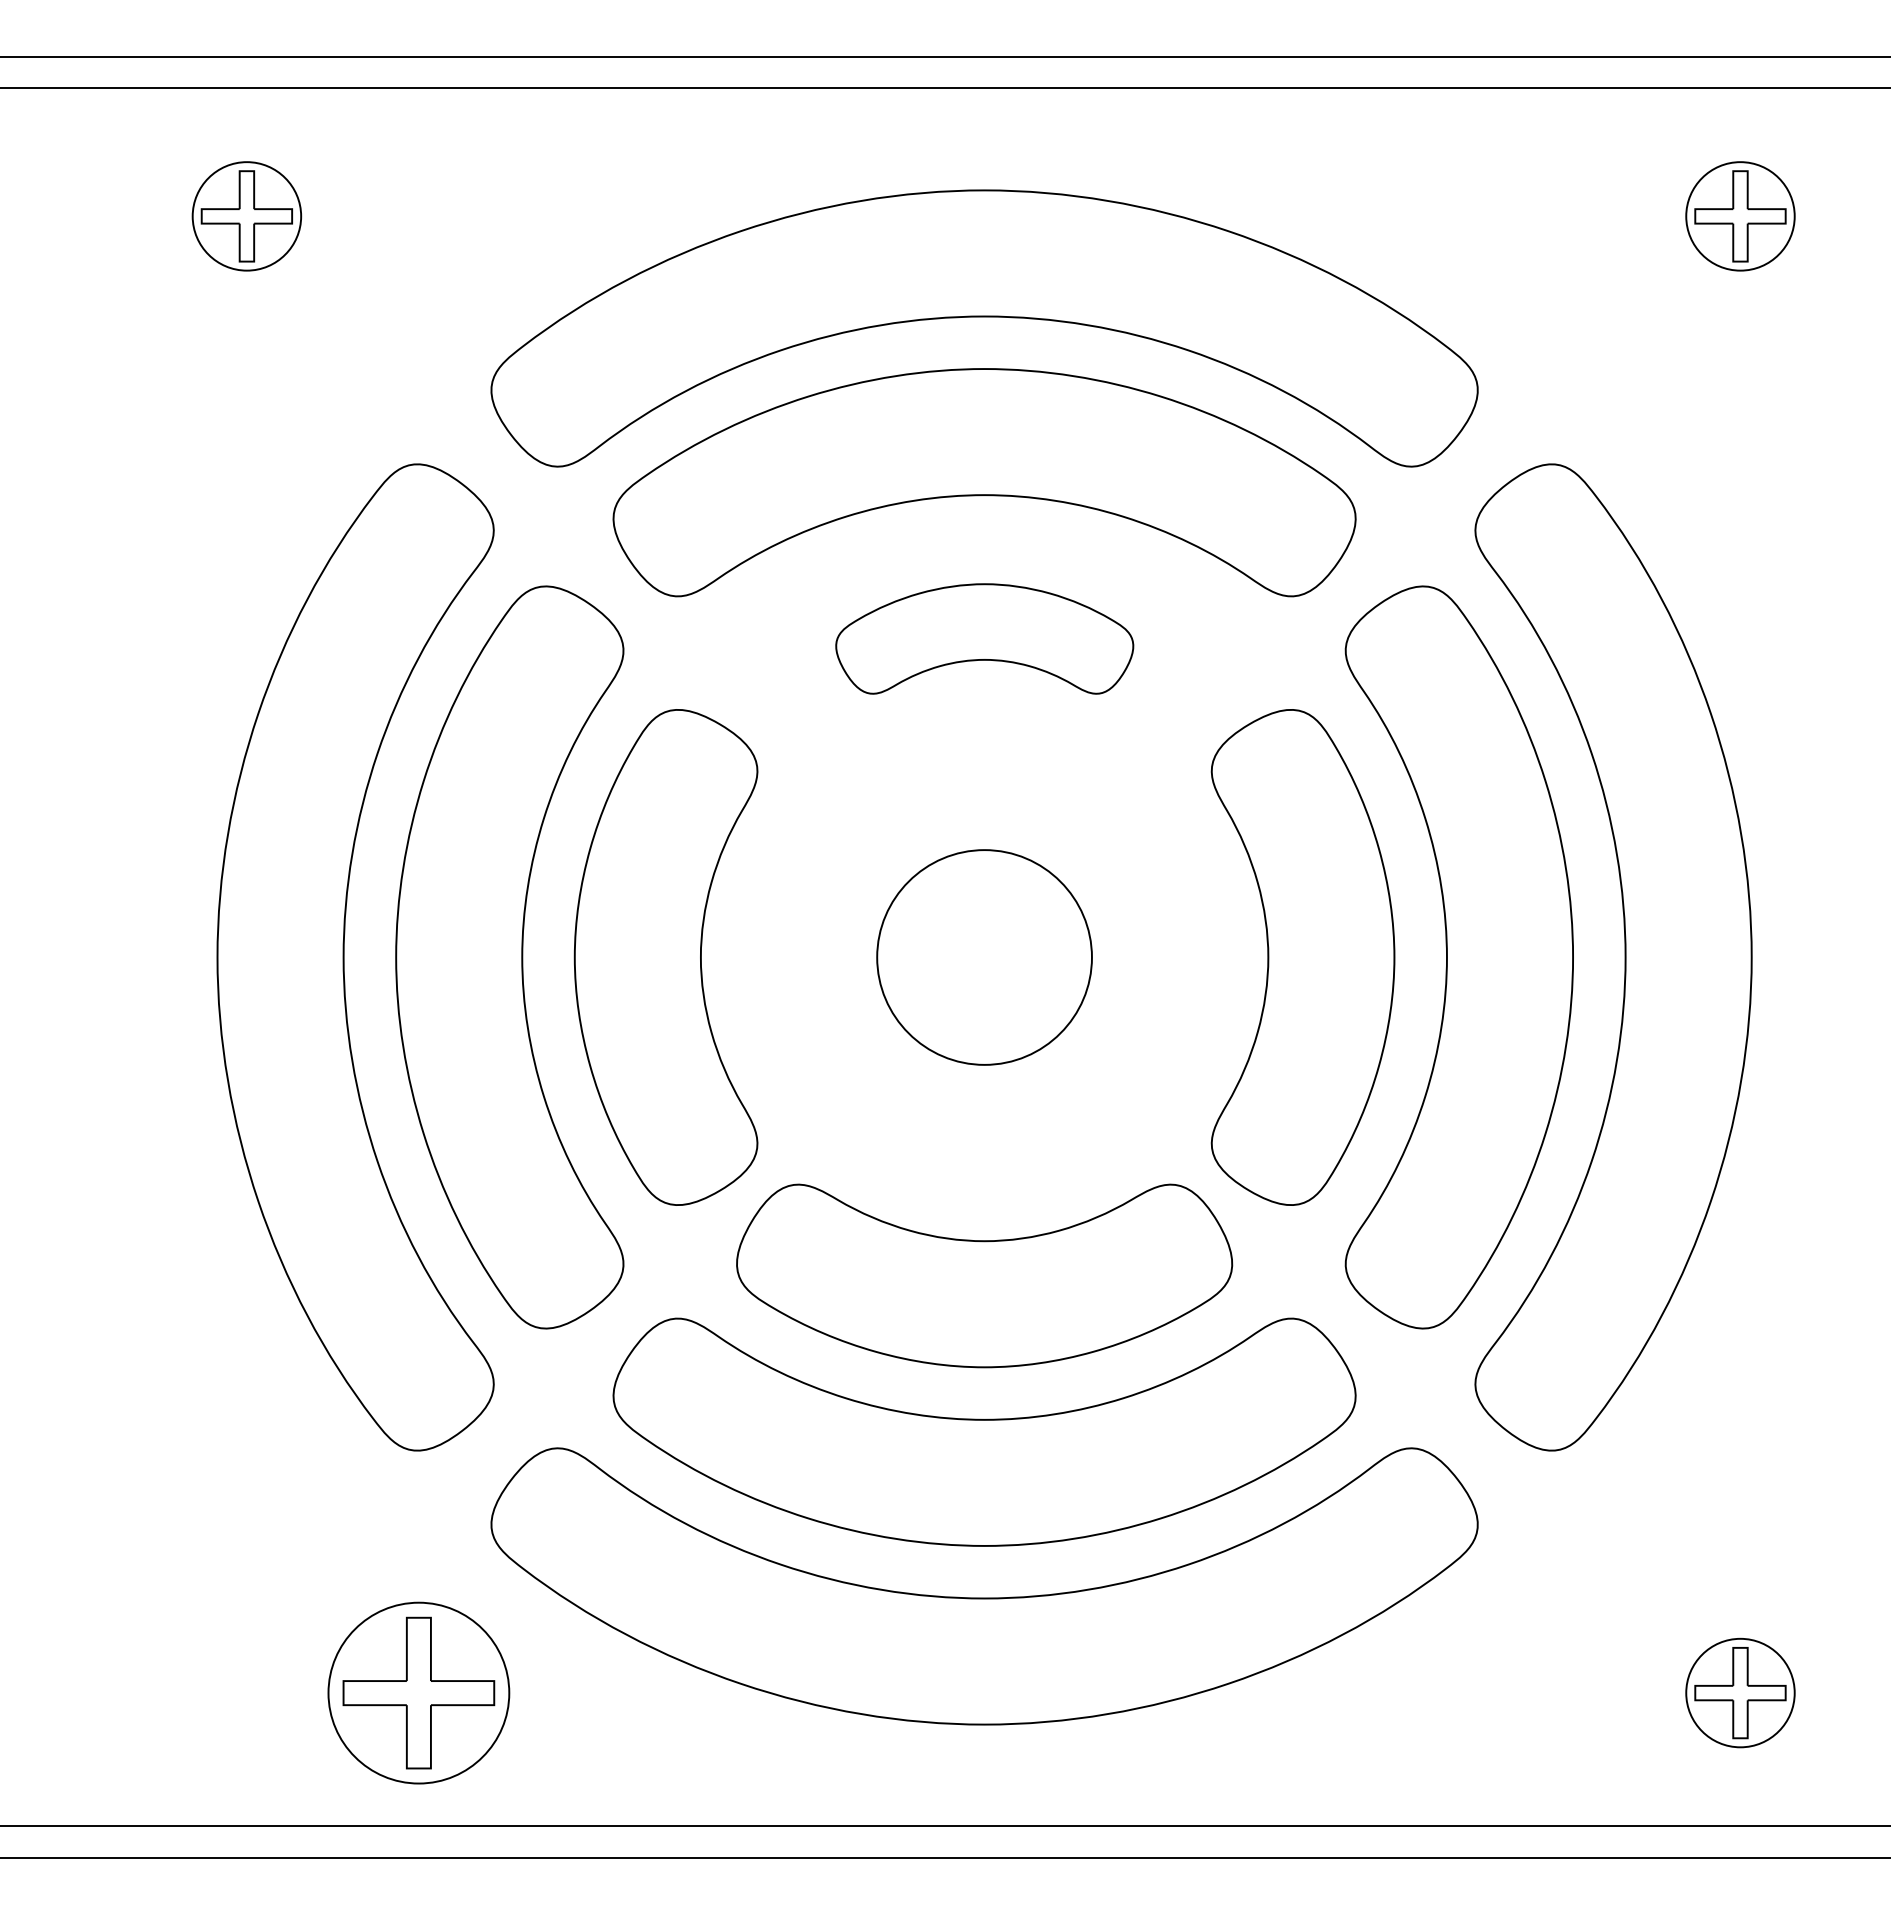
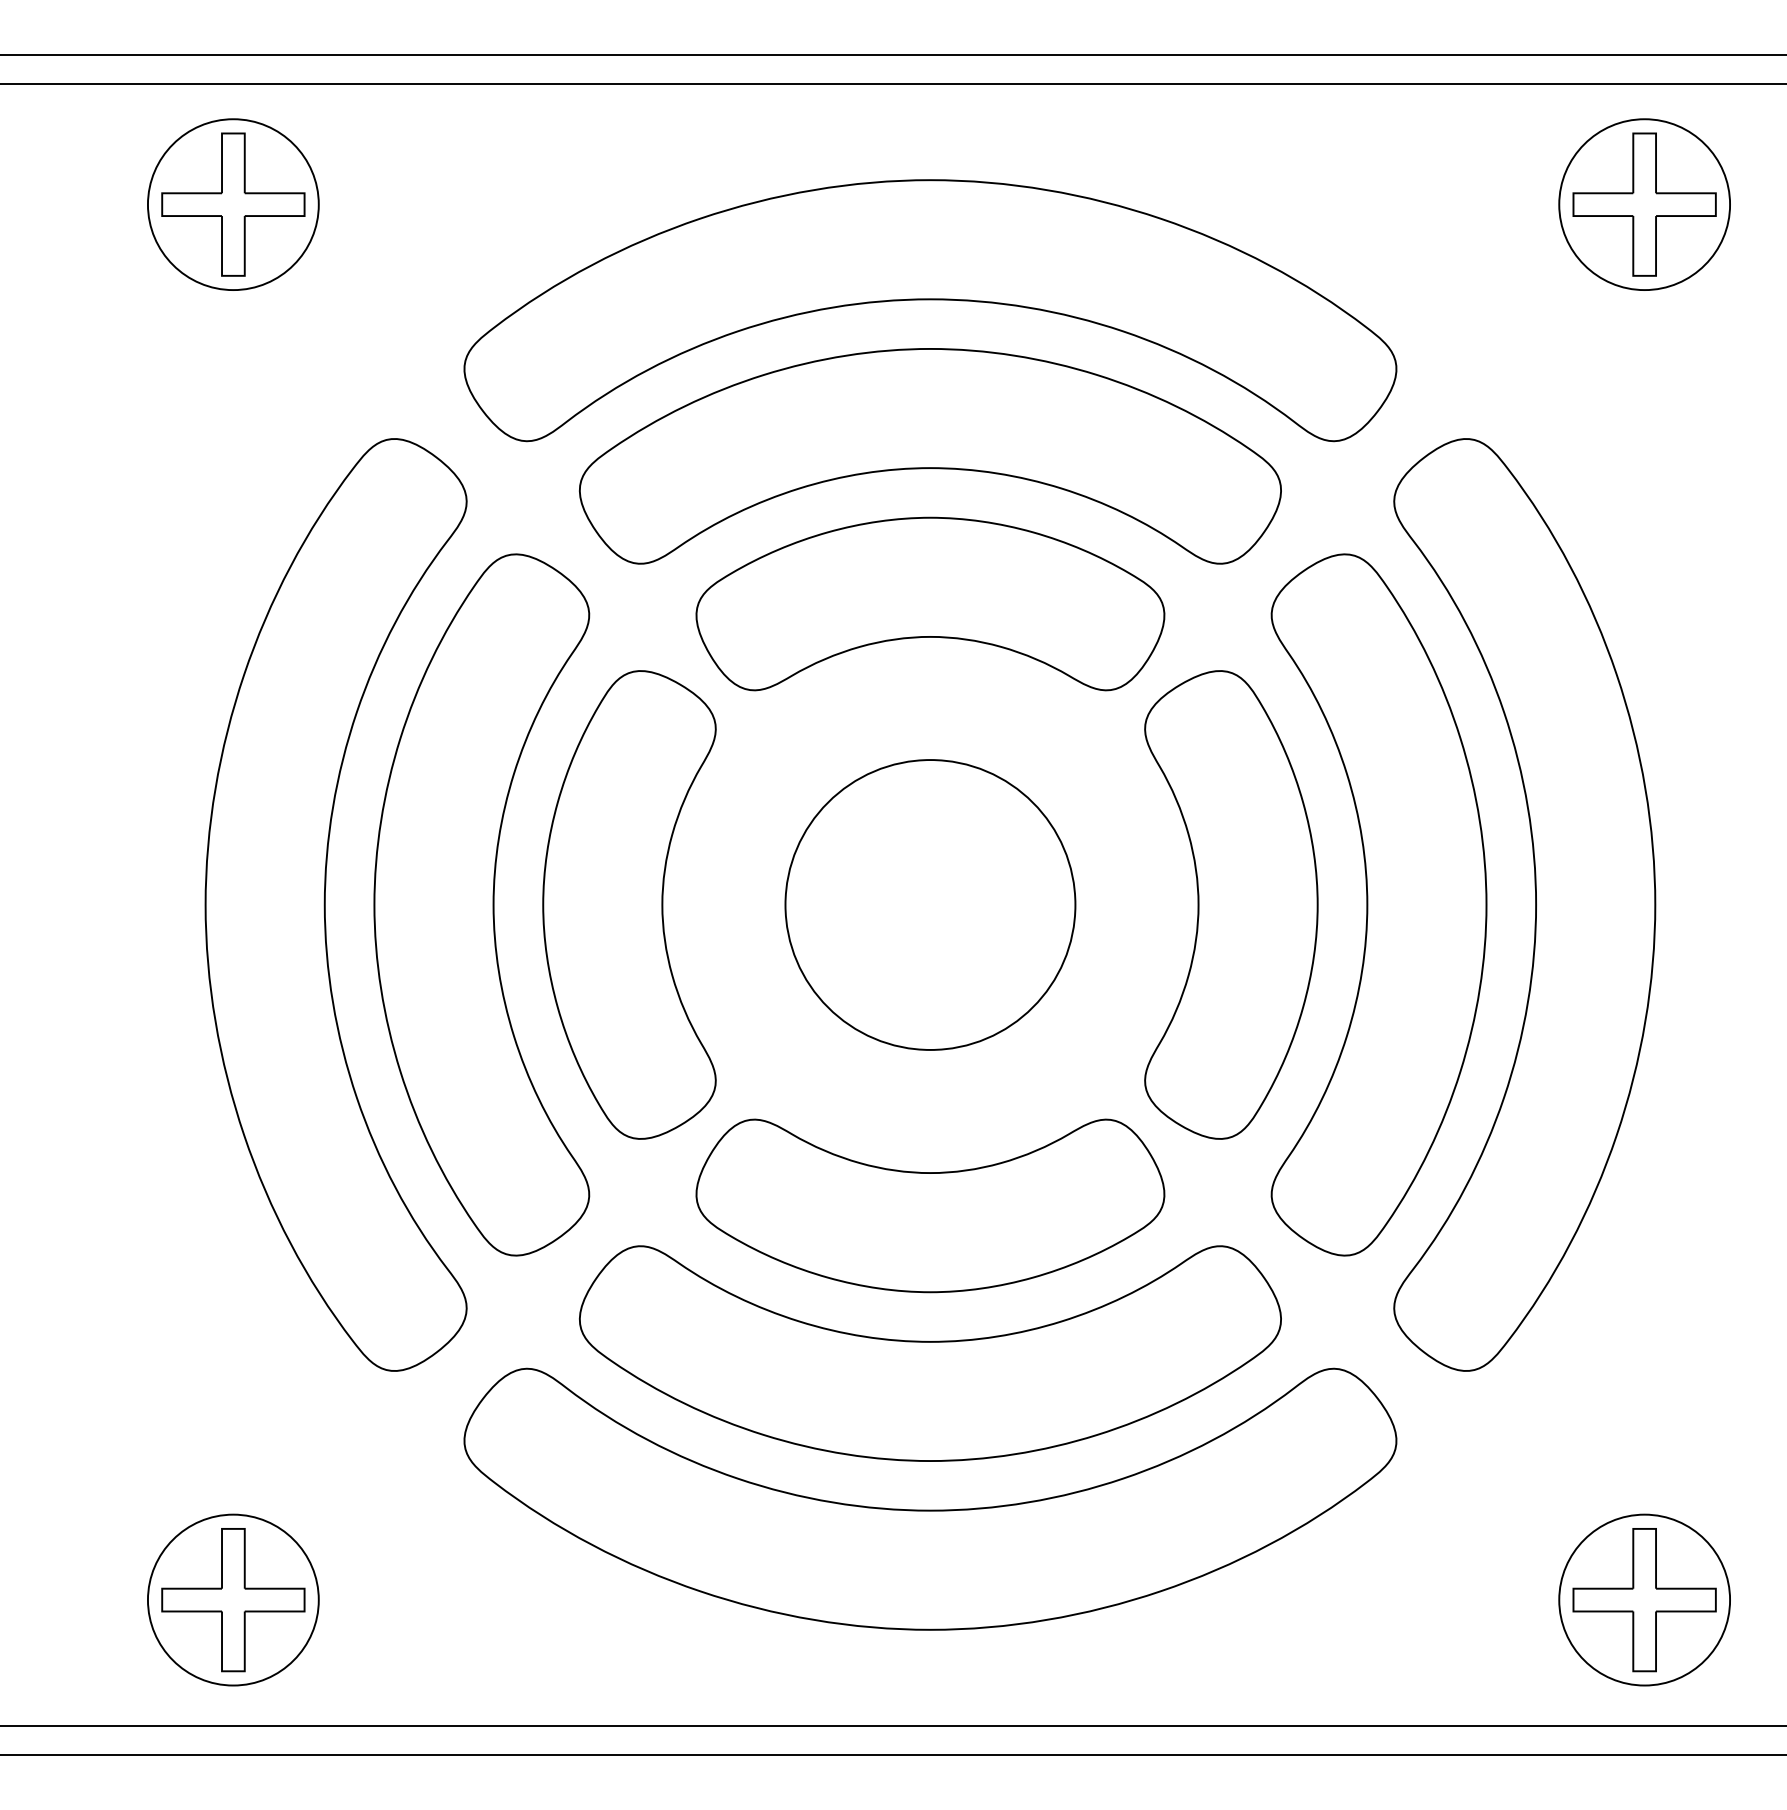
part: (246, 216) -> (233, 204), size x1.67
part: (1740, 216) -> (1644, 204), size x1.67
part: (984, 638) -> (930, 603), size x1.67
part: (984, 957) -> (930, 905), size x1.43
part: (418, 1692) -> (233, 1599), moved
part: (1740, 1692) -> (1644, 1599), size x1.67

